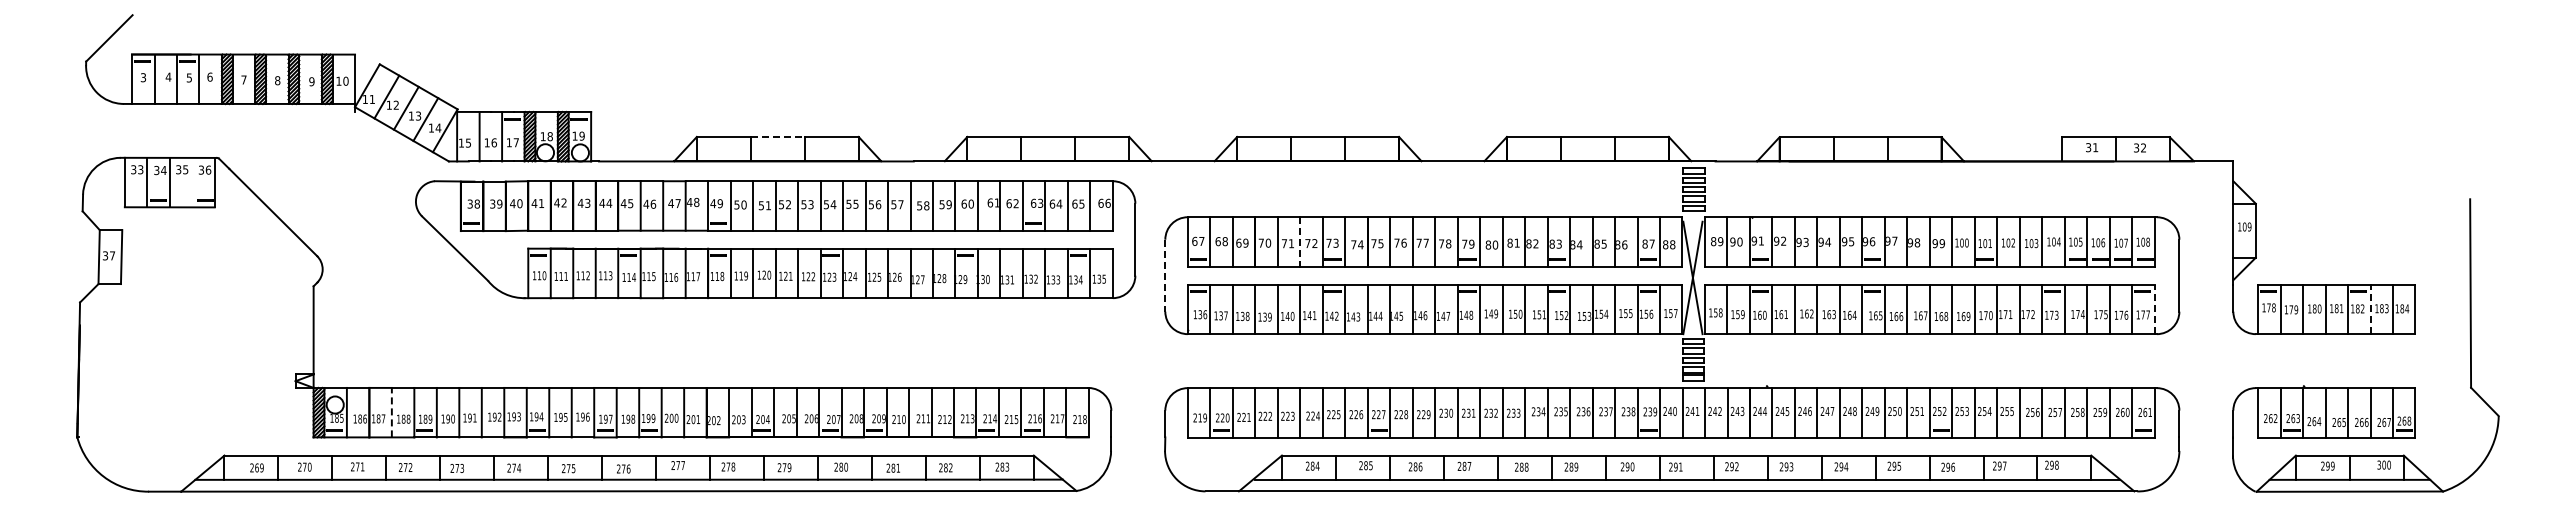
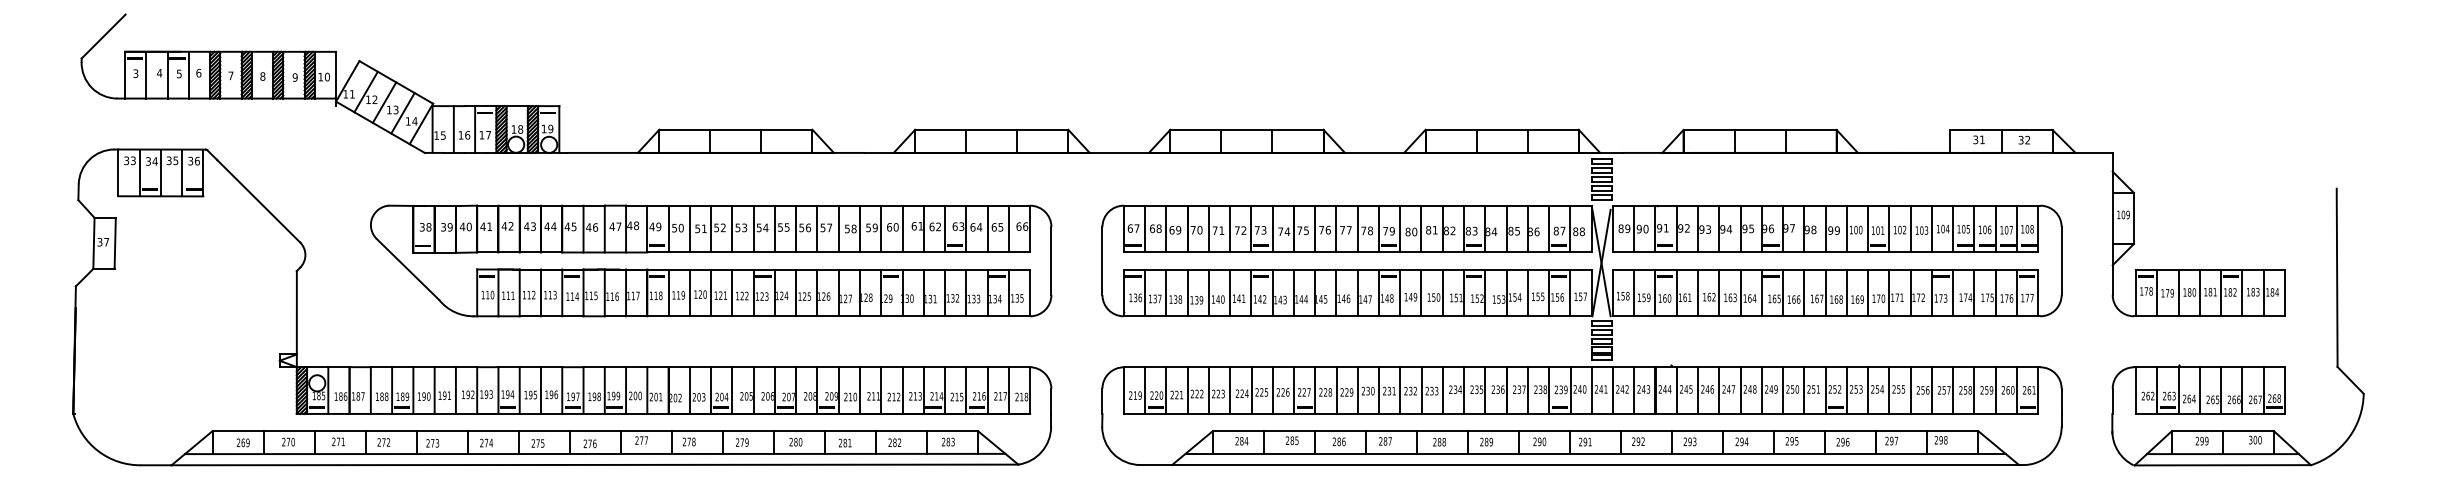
line: (777, 136) -> (735, 129), dashed -> solid
line: (192, 182) -> (182, 172), added
part: (775, 239) -> (711, 260), moved
line: (1300, 241) -> (1230, 228), dashed -> solid
line: (1165, 276) -> (1102, 261), dashed -> solid
line: (2154, 309) -> (2038, 292), dashed -> solid
line: (2370, 309) -> (2242, 292), dashed -> solid
line: (391, 412) -> (370, 390), dashed -> solid

